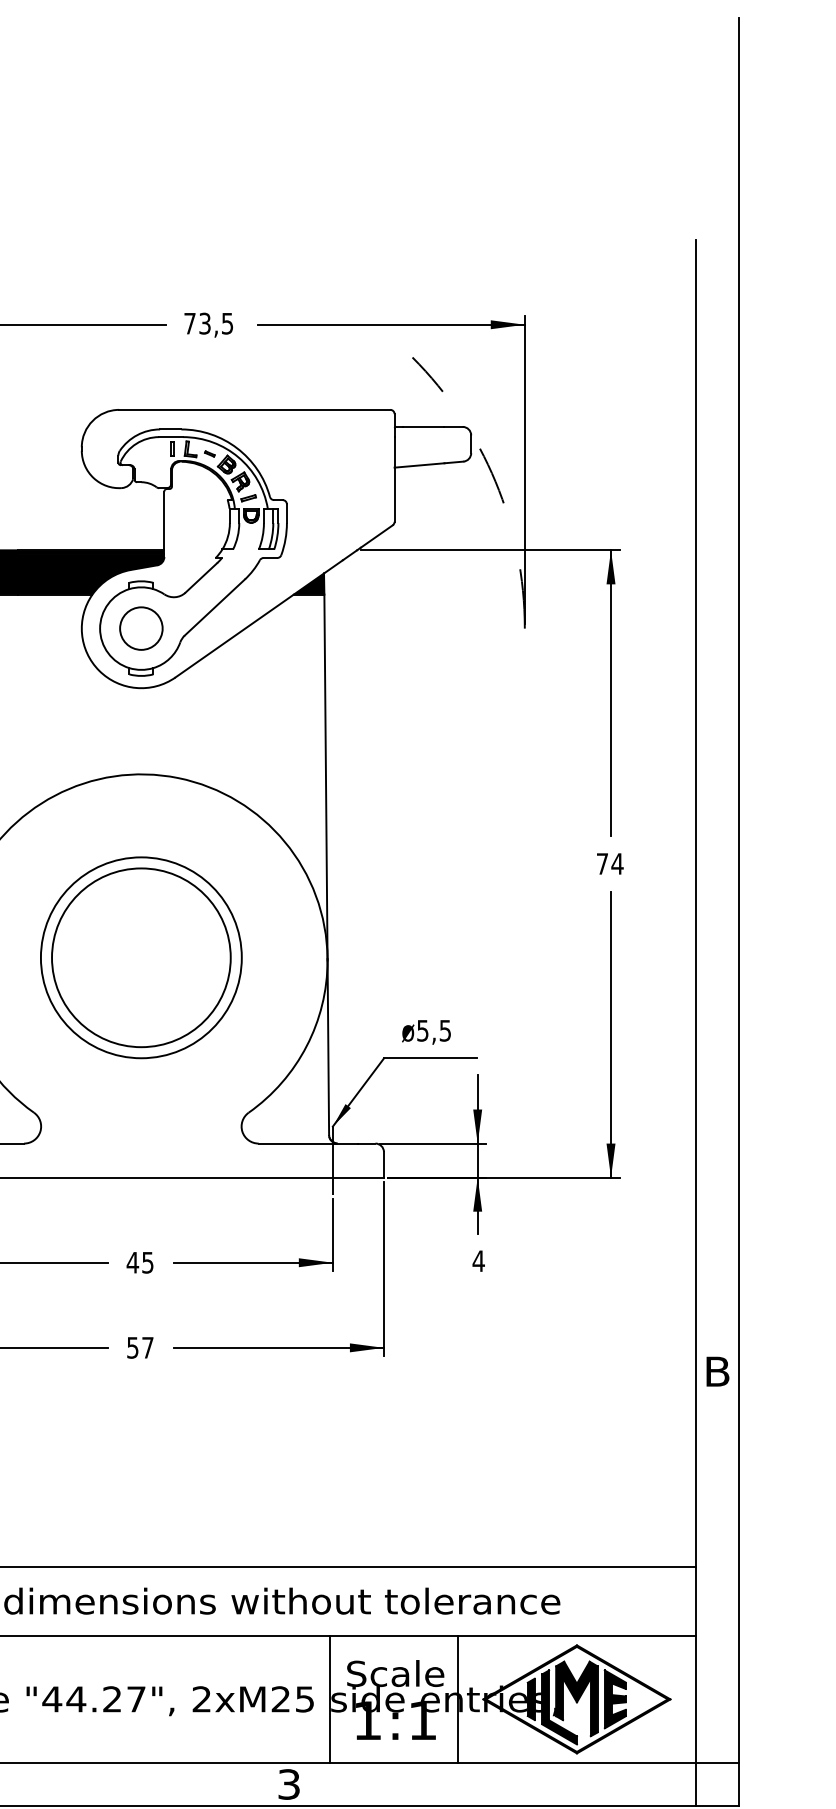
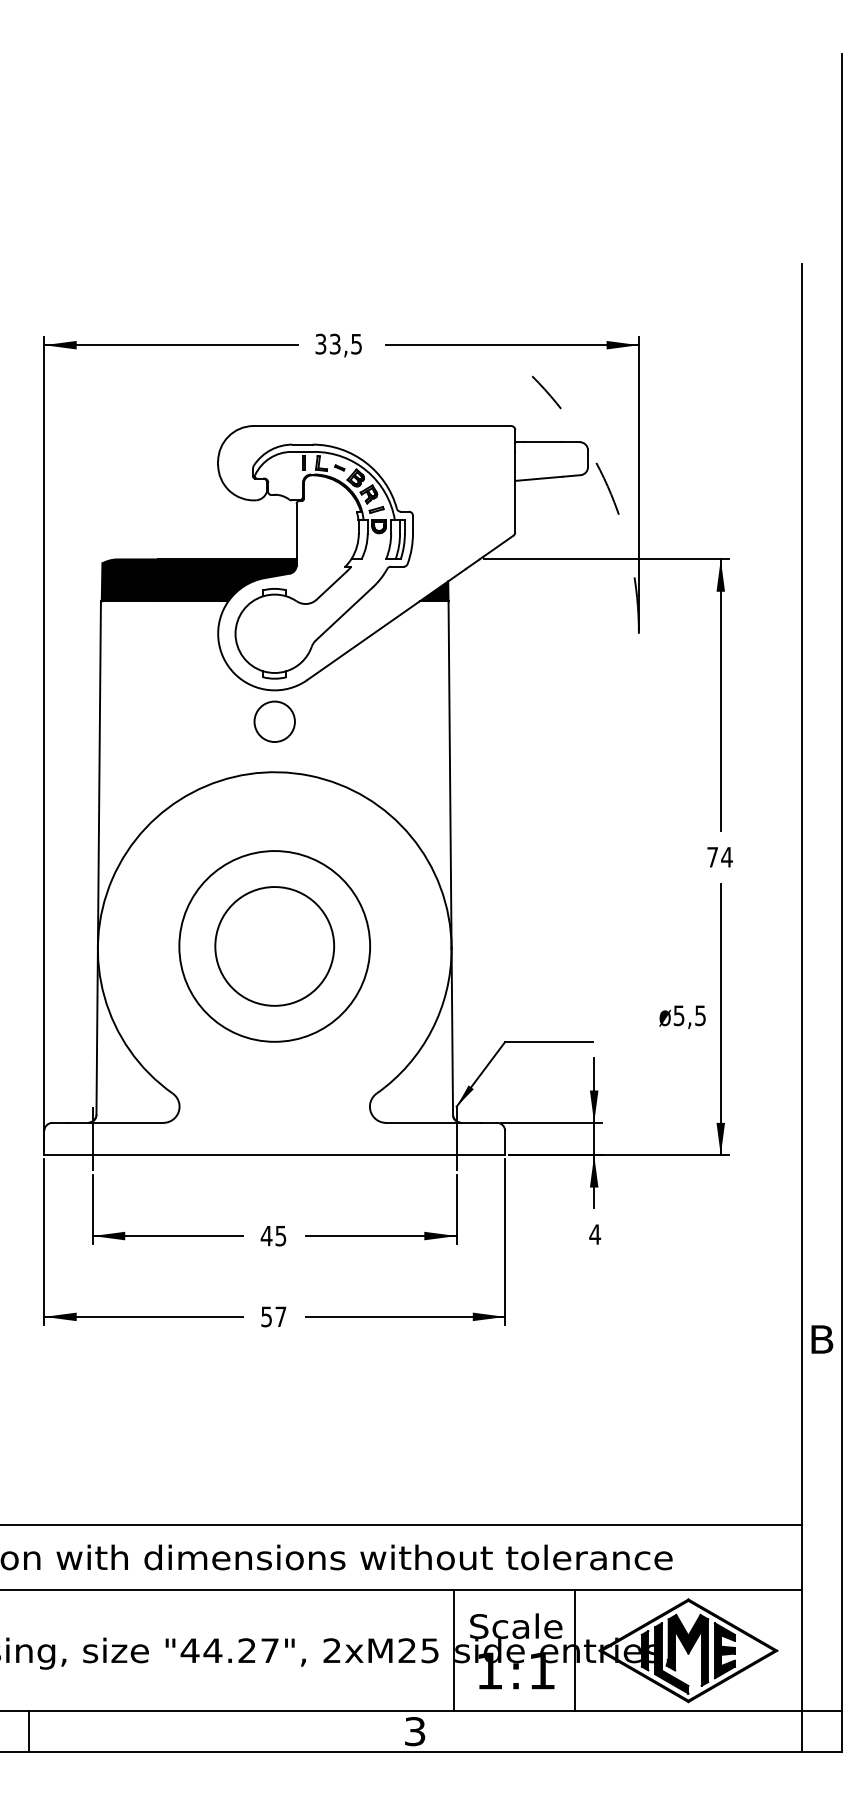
text: (189, 322) -> (320, 343), 73,5 -> 33,5
circle: (141, 628) -> (274, 721), moved
circle: (141, 957) -> (274, 946), size x0.7
text: (426, 1031) -> (682, 1016), moved

